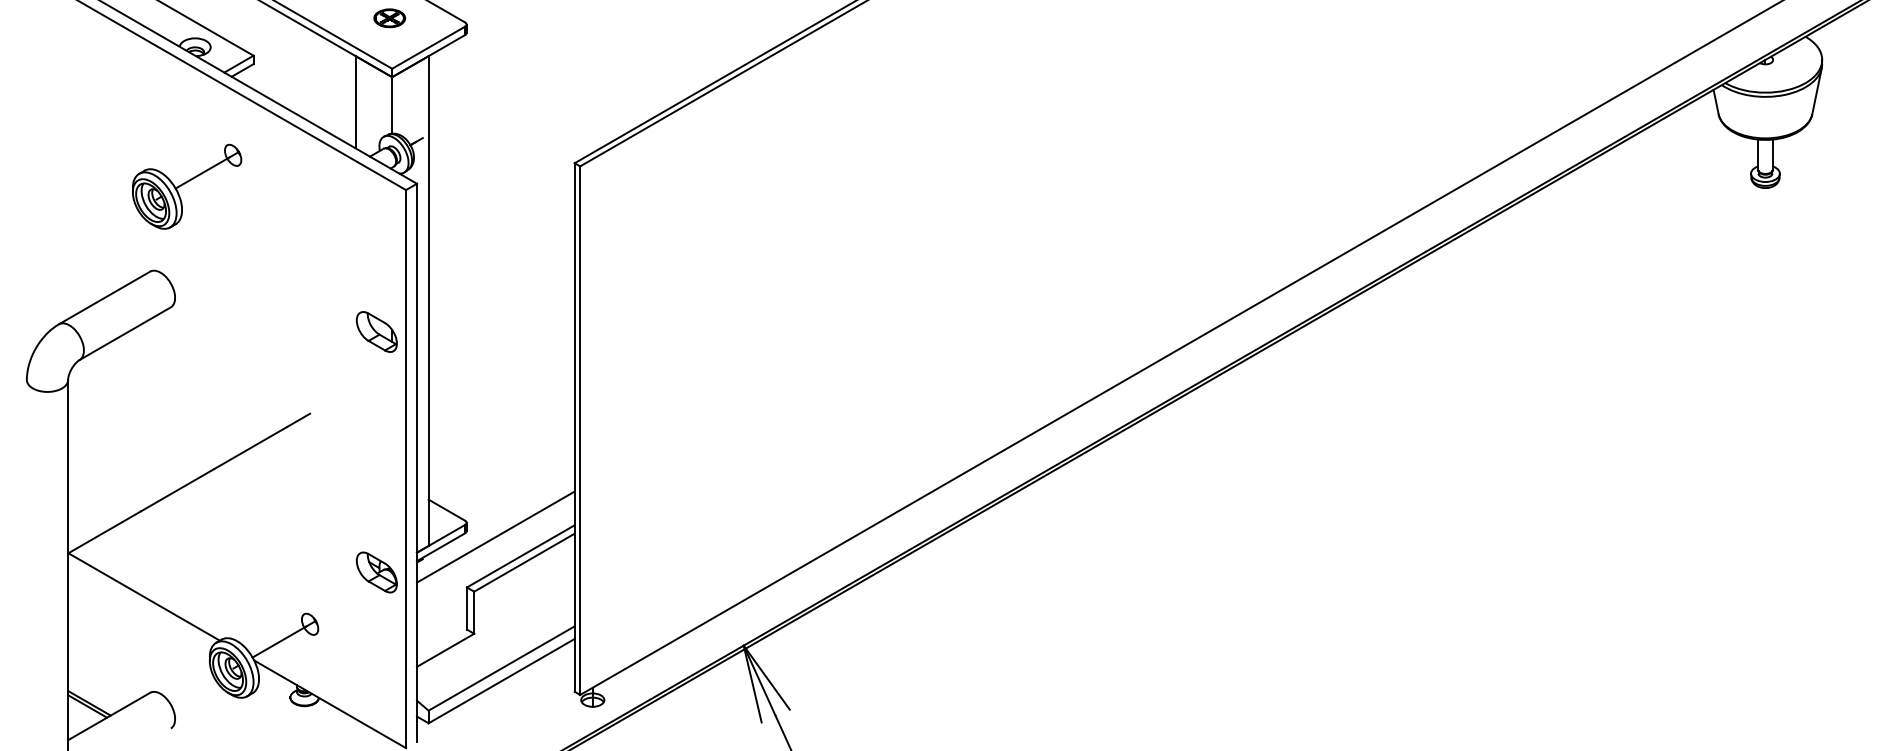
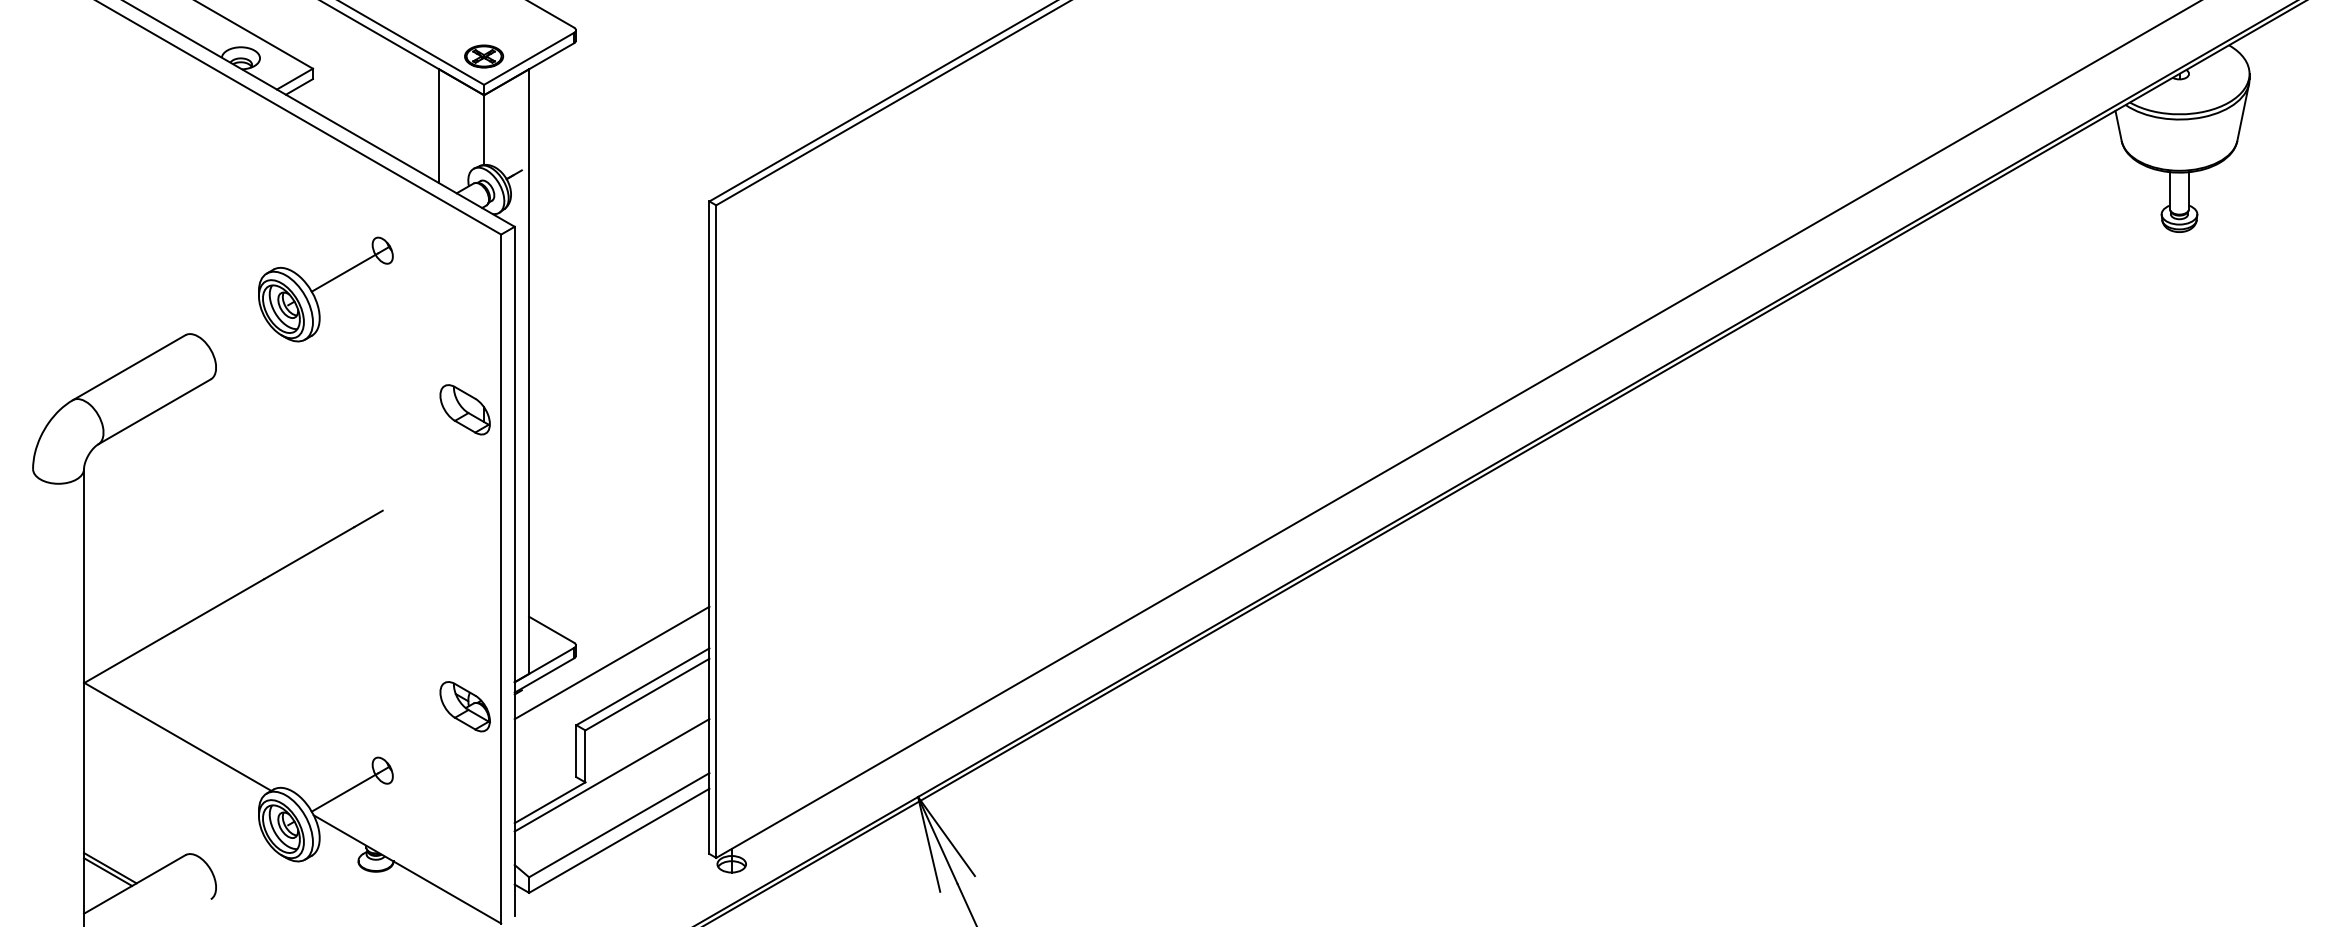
part: (390, 18) -> (484, 56), moved
part: (186, 186) -> (325, 289), moved
line: (495, 628) -> (611, 775), added

